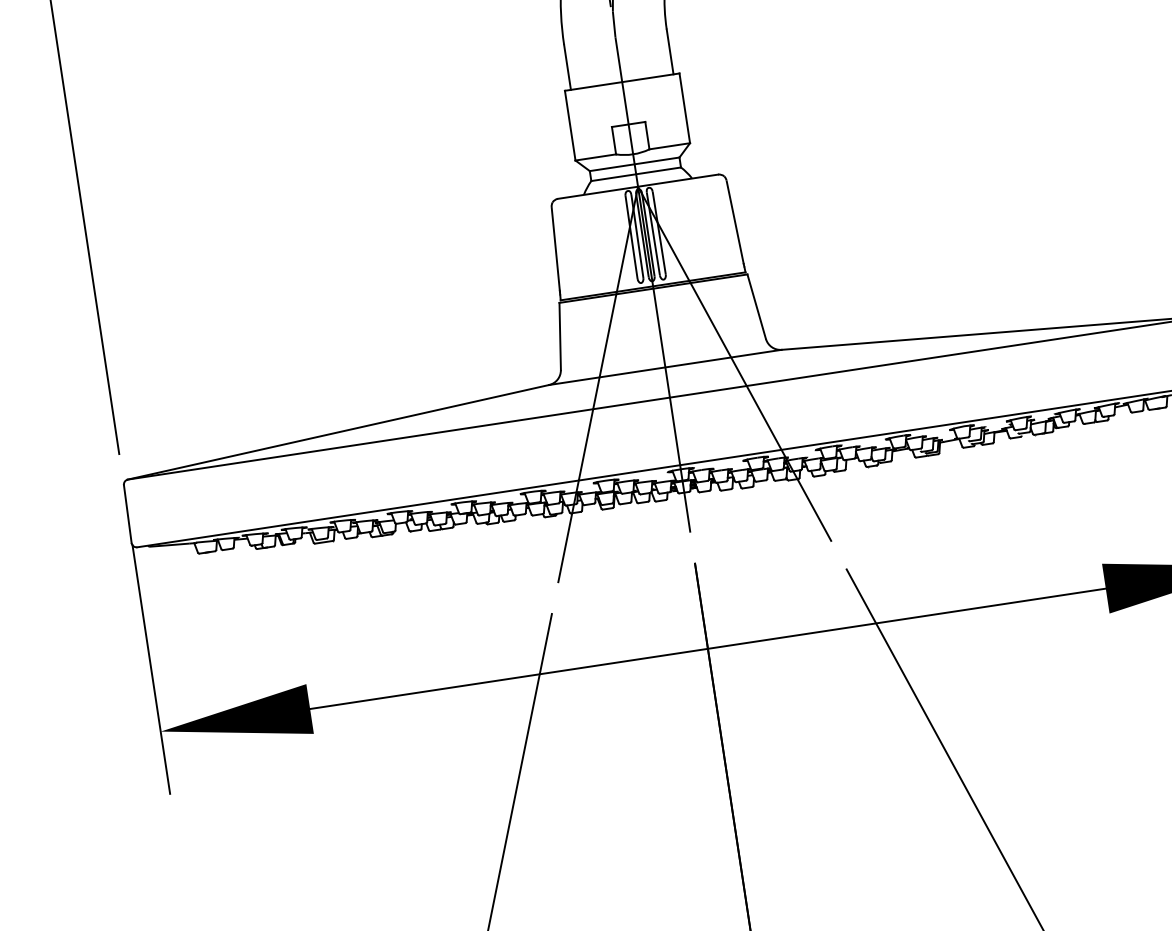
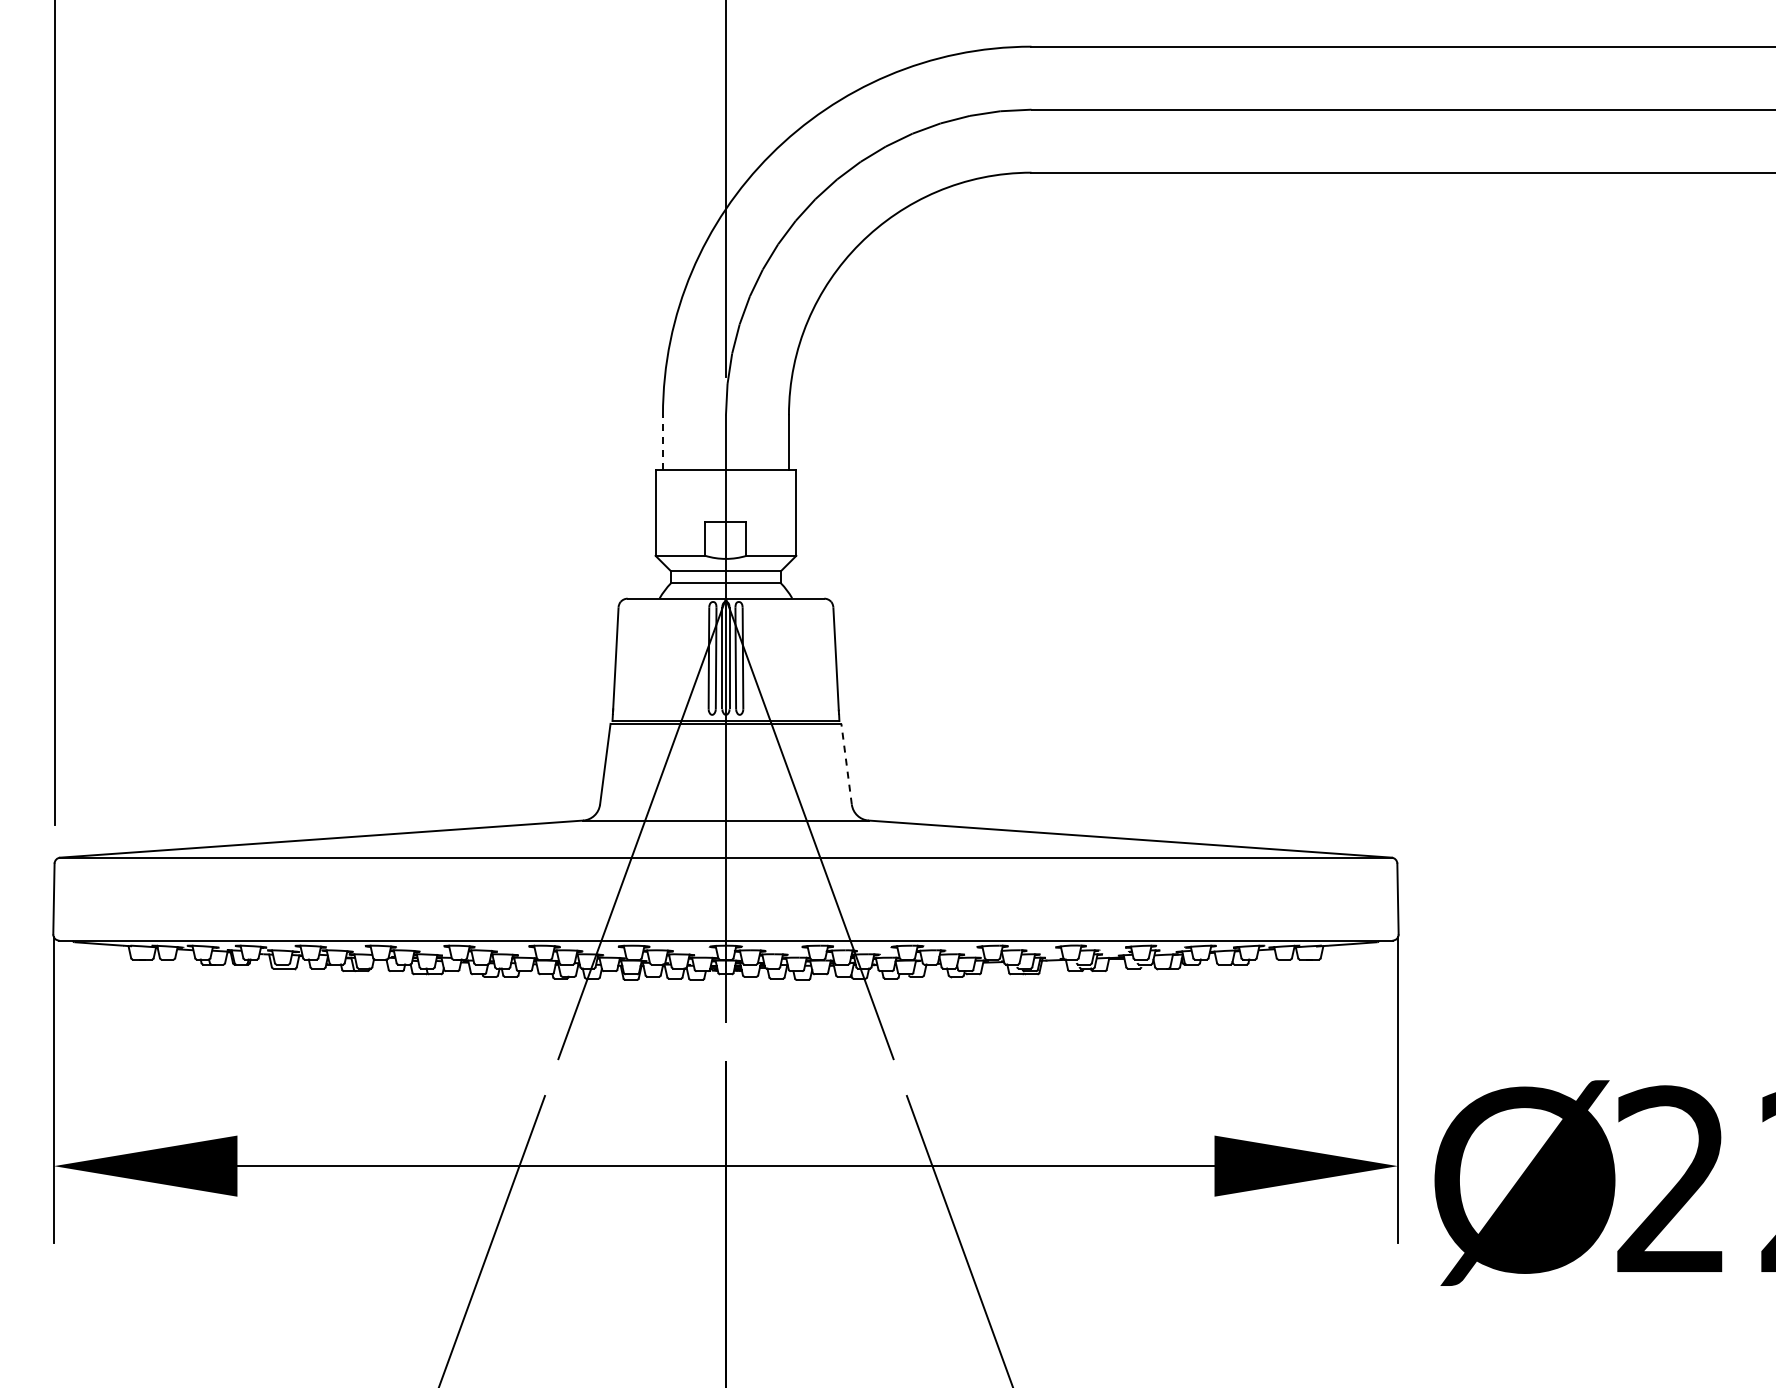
line: (567, 67) -> (662, 442), solid -> dashed
line: (756, 306) -> (846, 764), solid -> dashed

